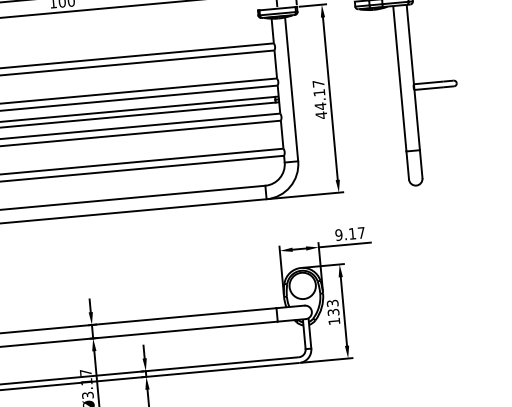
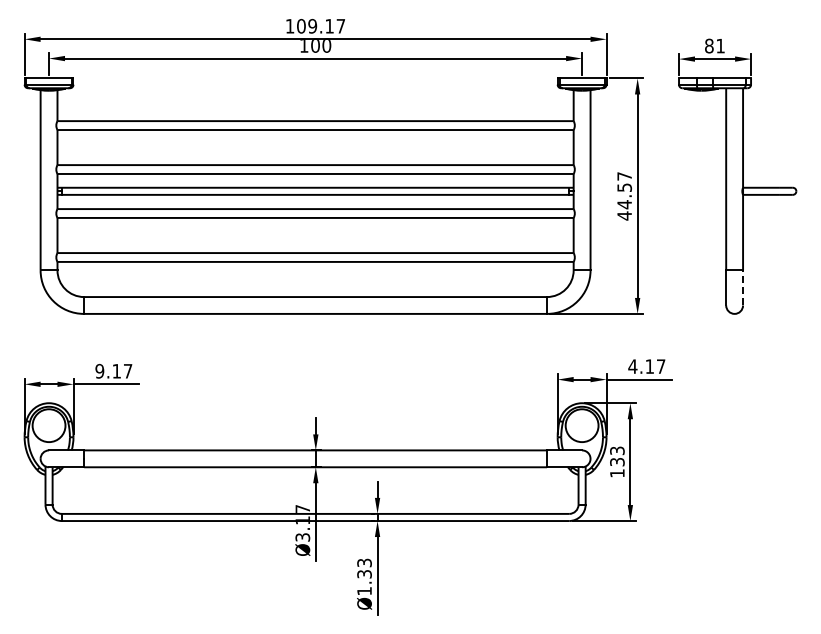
text: (319, 92) -> (624, 187), 44.17 -> 44.57
line: (421, 163) -> (743, 287), solid -> dashed
text: (338, 234) -> (632, 366), 9.17 -> 4.17

